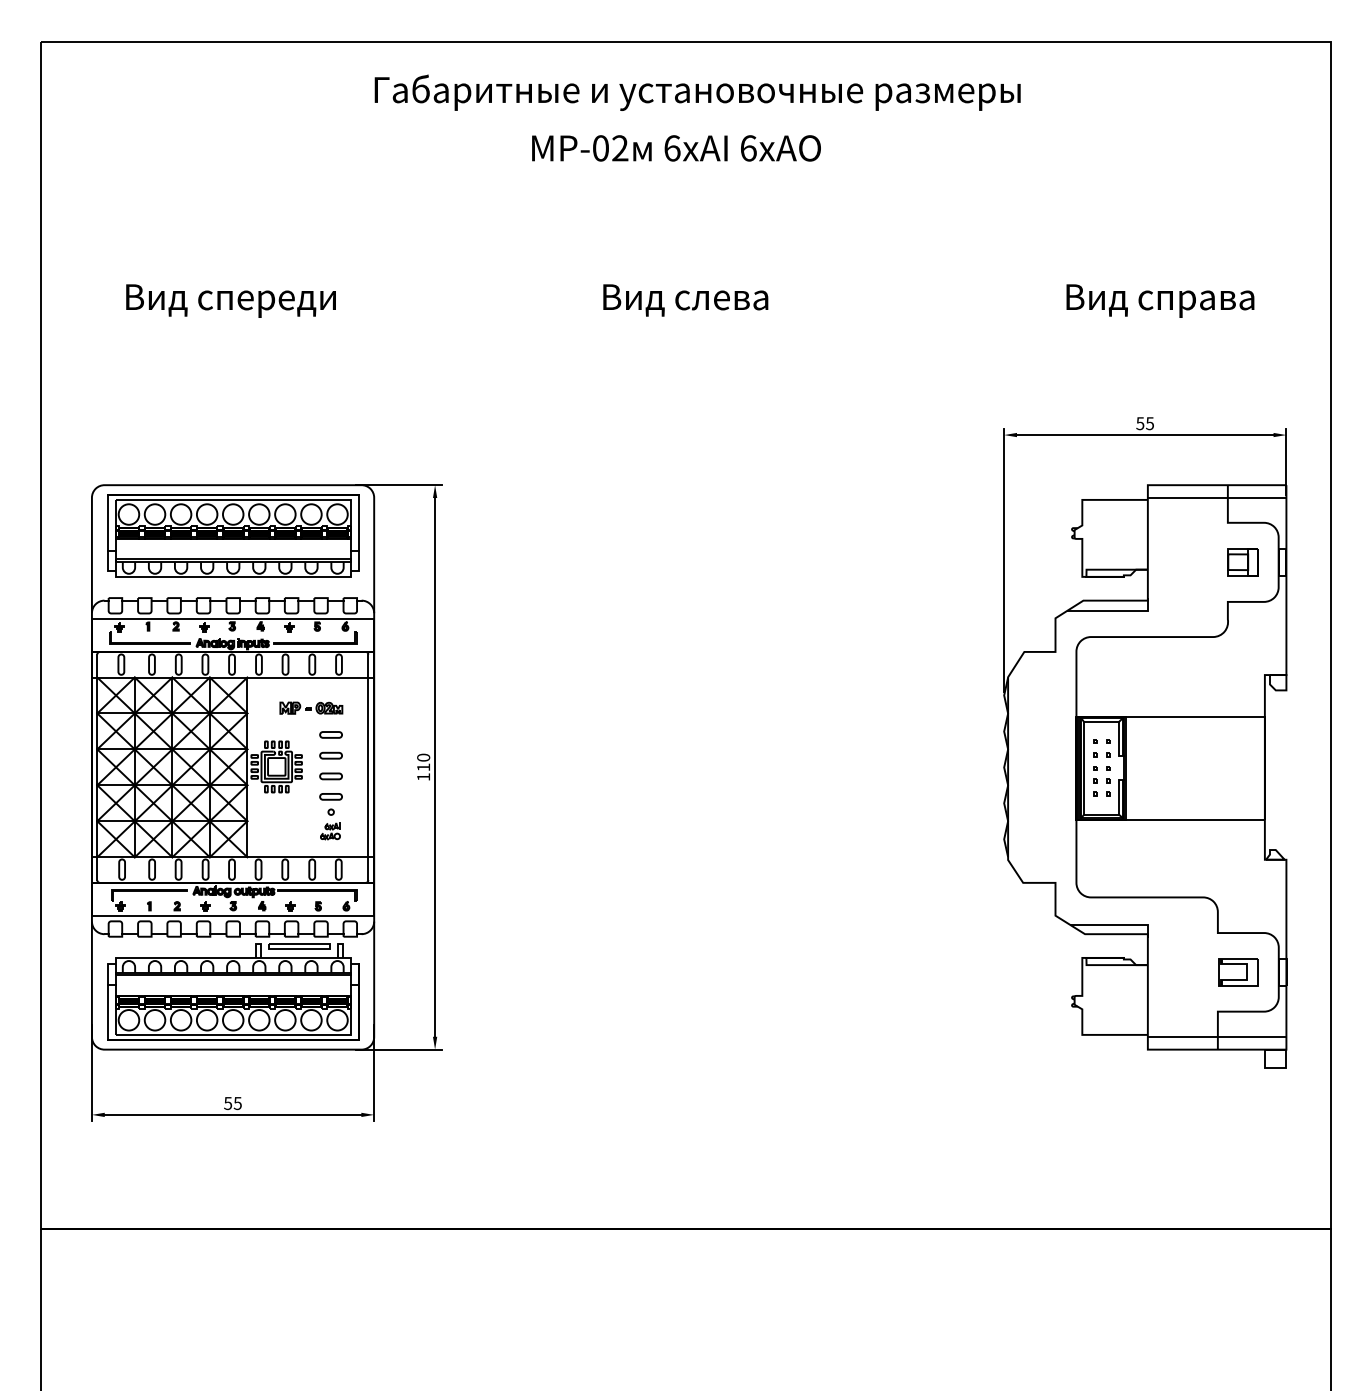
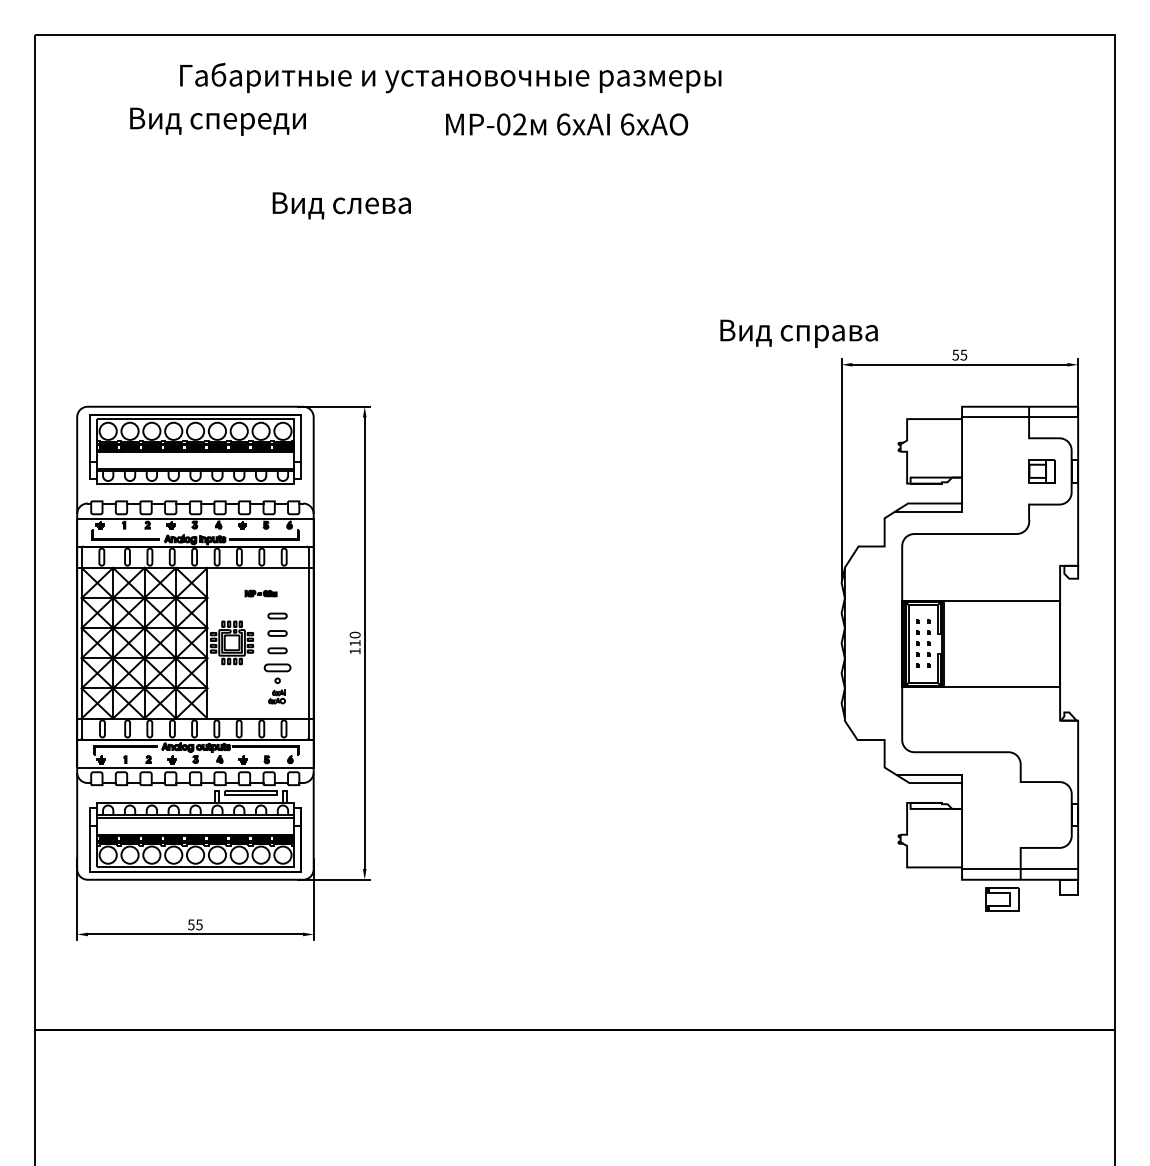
text: (697, 92) -> (450, 77), moved
text: (230, 300) -> (217, 121), moved
text: (685, 300) -> (341, 205), moved
text: (1160, 300) -> (799, 333), moved
part: (311, 707) -> (261, 593), size x0.6
part: (330, 796) -> (277, 667), size x1.4
part: (1238, 972) -> (1002, 899), moved

